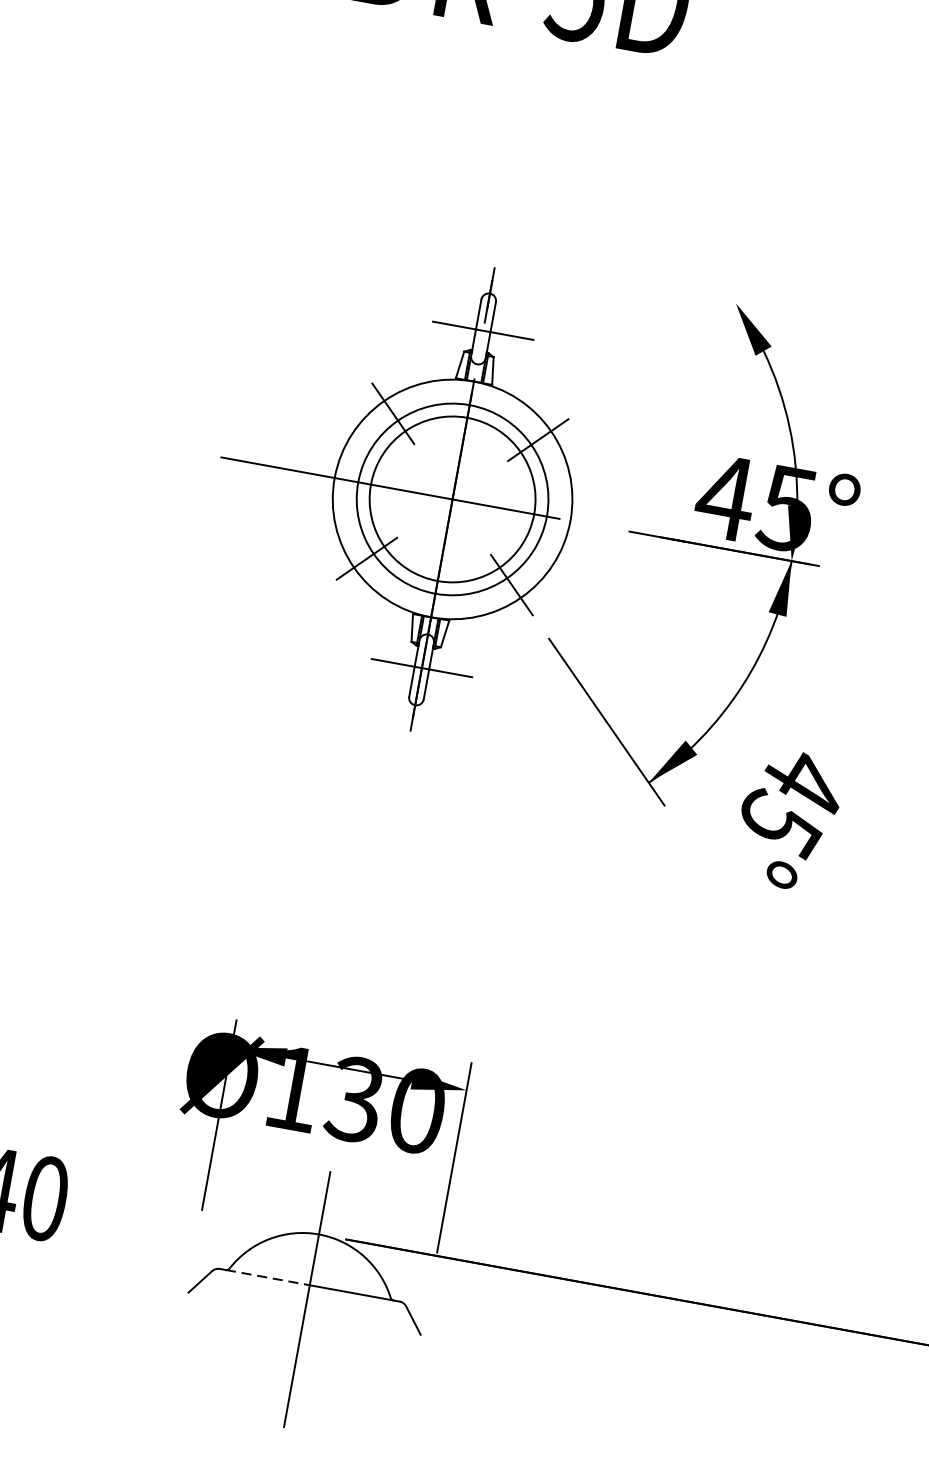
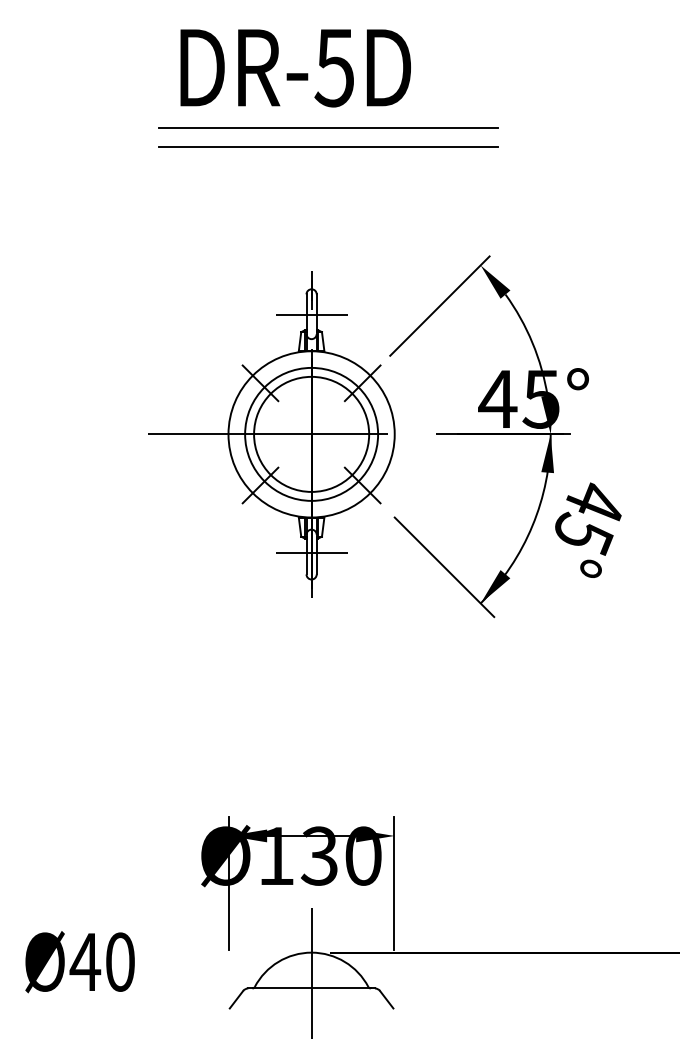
line: (555, 68) -> (328, 127), added
line: (550, 95) -> (328, 146), added
line: (667, 349) -> (439, 305), added
text: (788, 818) -> (588, 529), moved
line: (268, 1277) -> (282, 988), dashed -> solid

